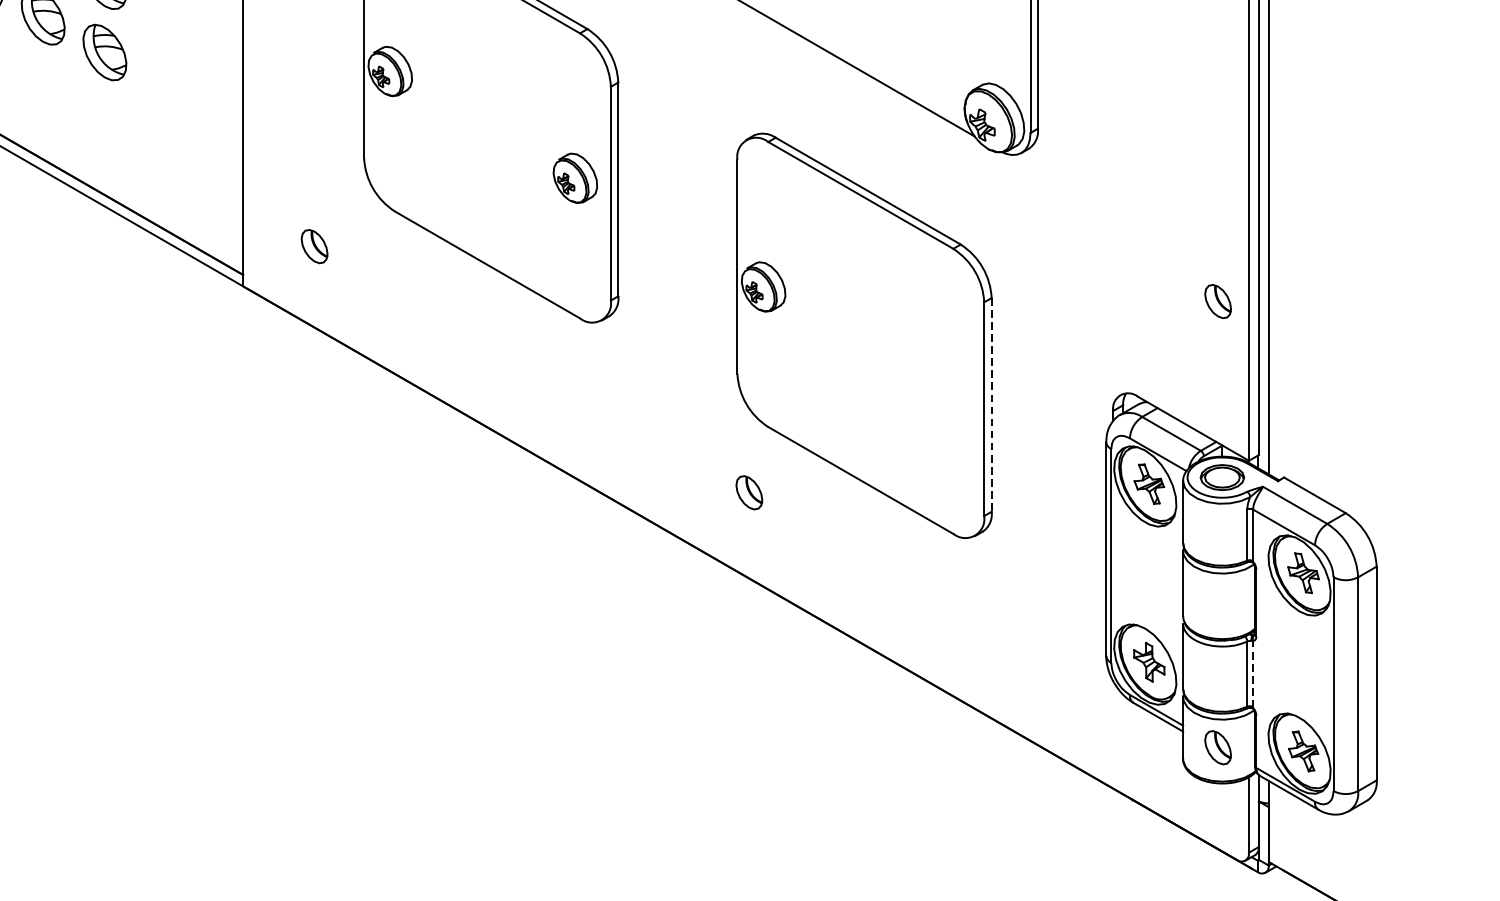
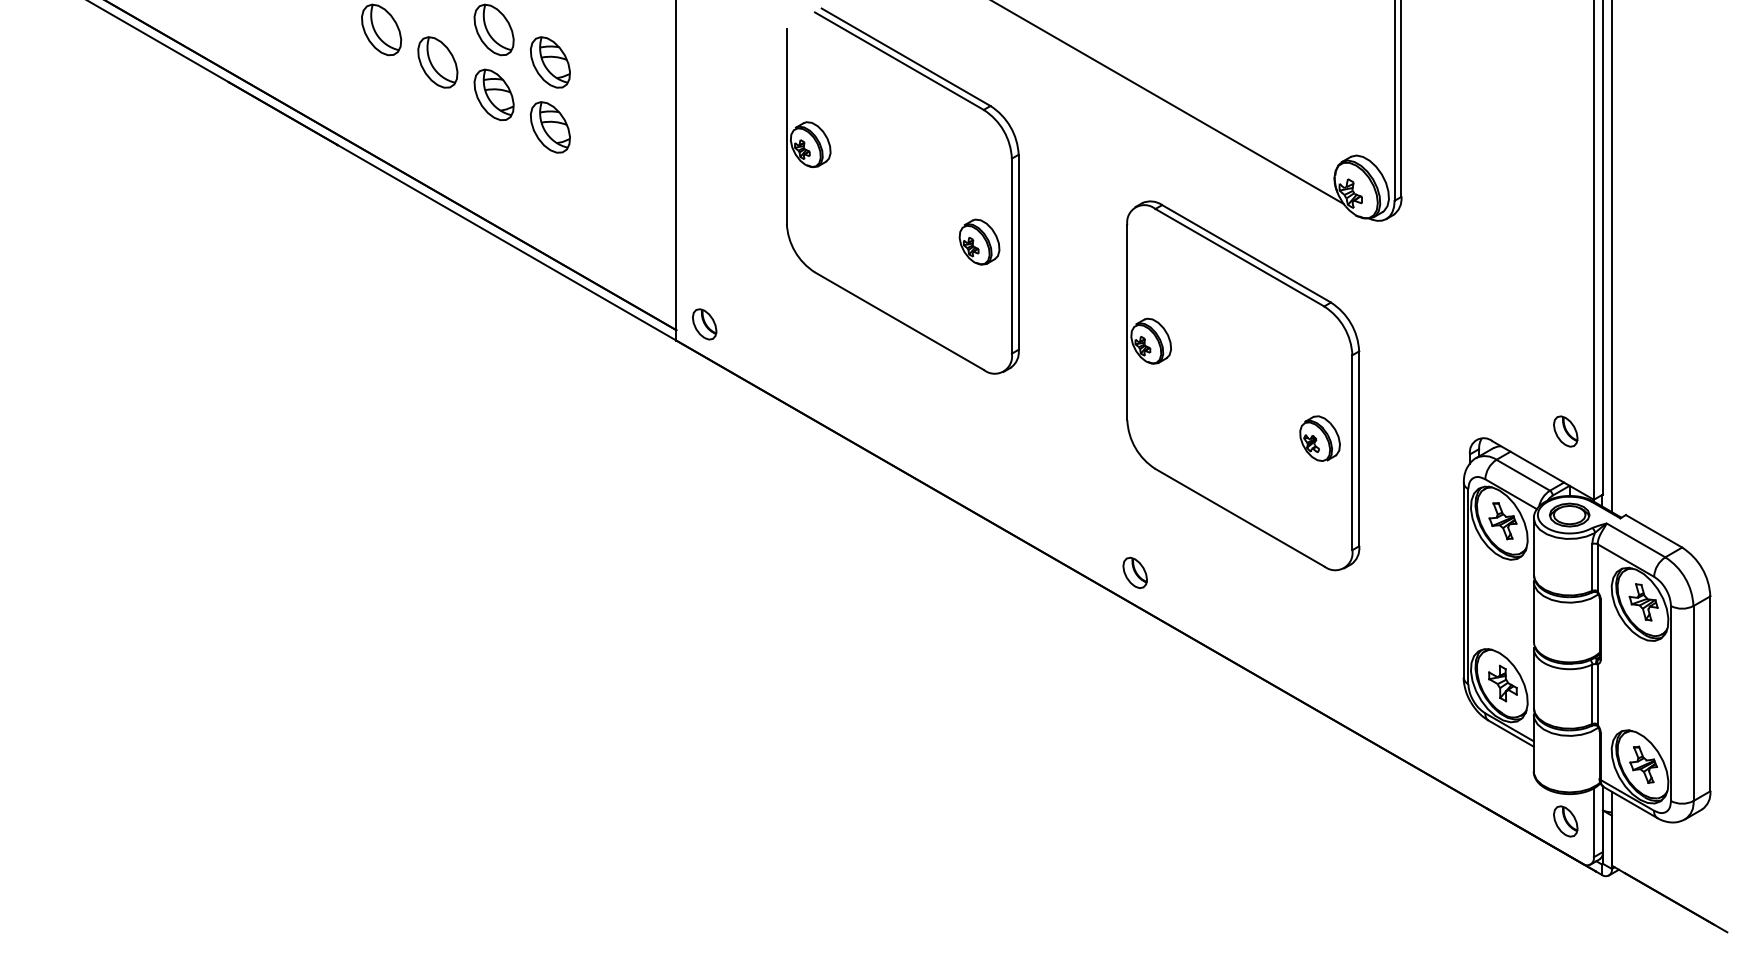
part: (314, 246) -> (704, 324), moved
part: (1217, 301) -> (1565, 431), moved
part: (948, 393) -> (1319, 438), added
line: (991, 405) -> (1359, 449), dashed -> solid
part: (748, 492) -> (1134, 572), moved
line: (1252, 674) -> (1597, 694), dashed -> solid
part: (1217, 747) -> (1565, 821), moved

